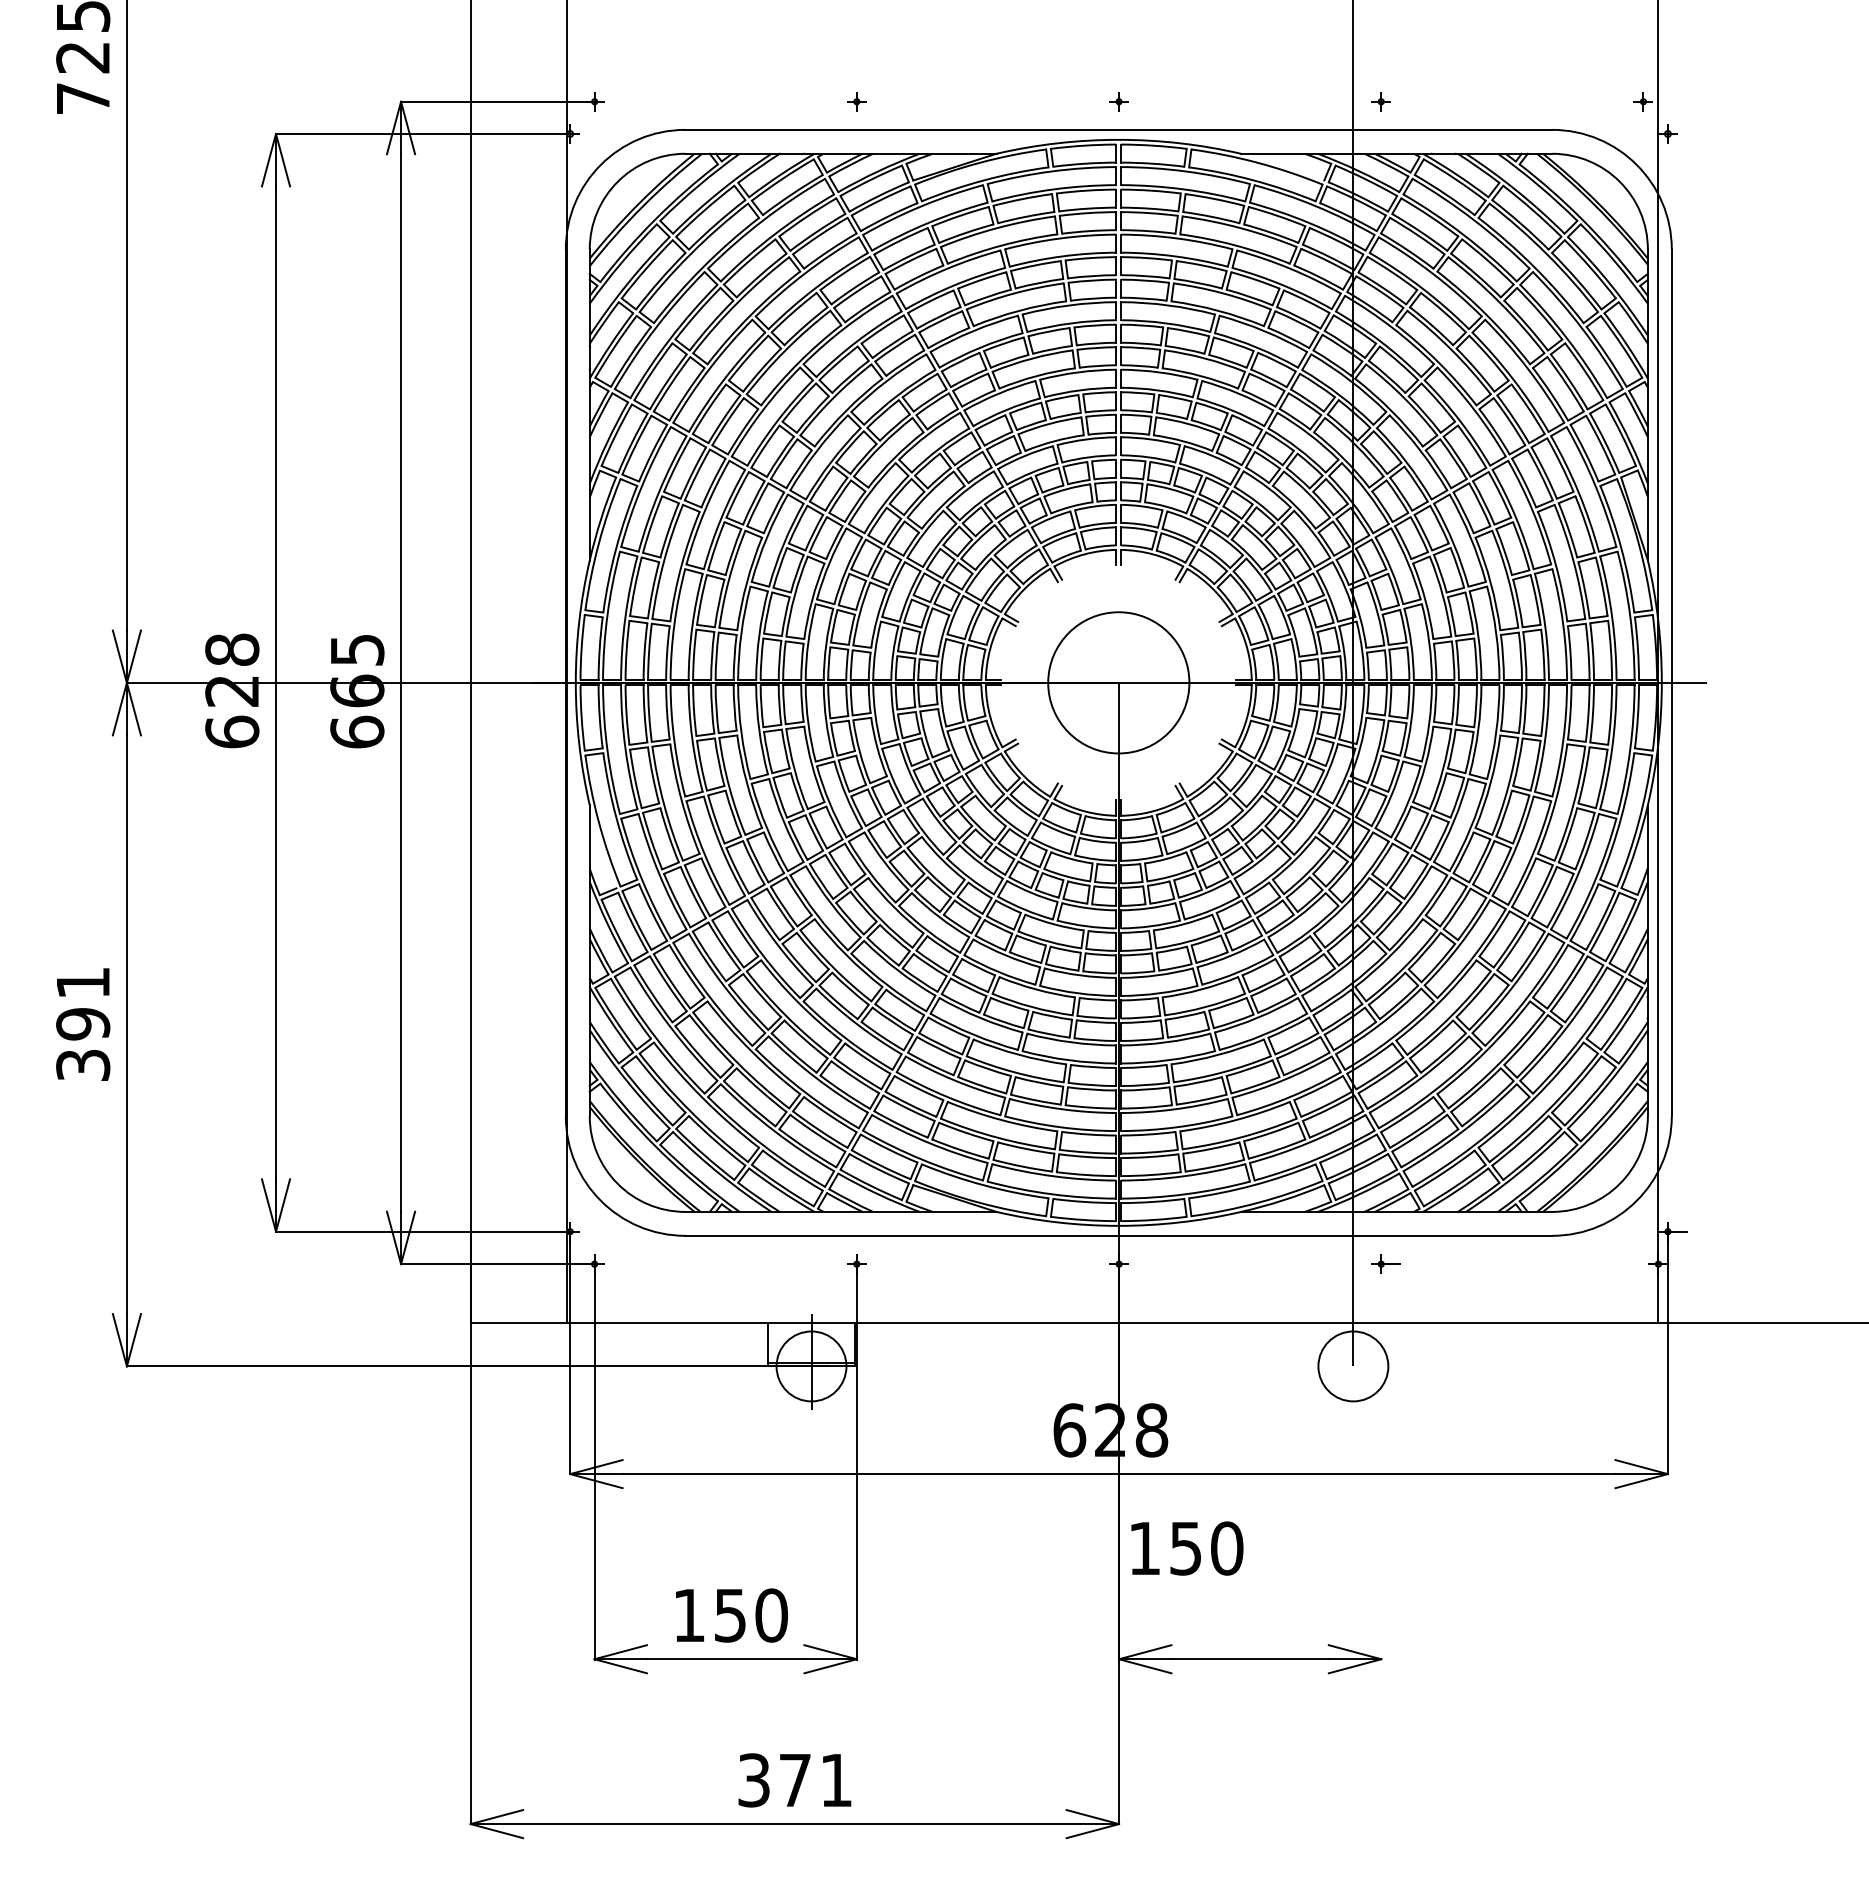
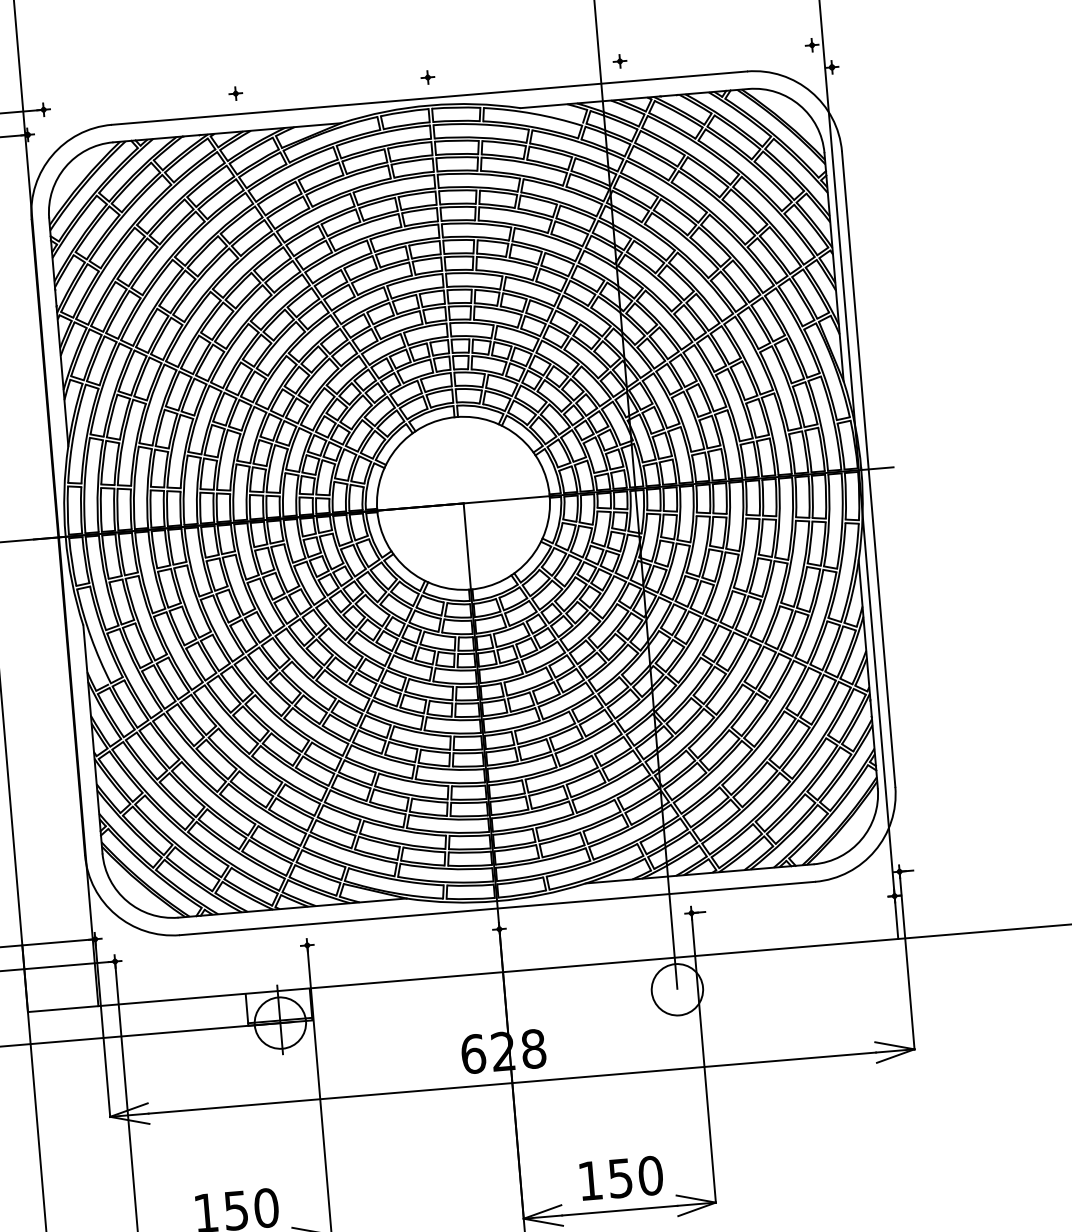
circle: (1118, 682) -> (463, 503), size x1.67
line: (1381, 1461) -> (703, 1057), added
text: (1187, 1548) -> (621, 1178), moved

